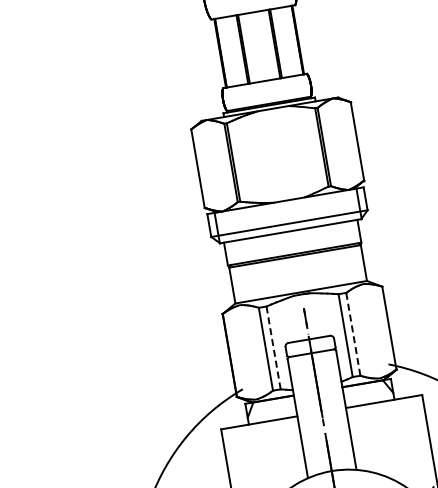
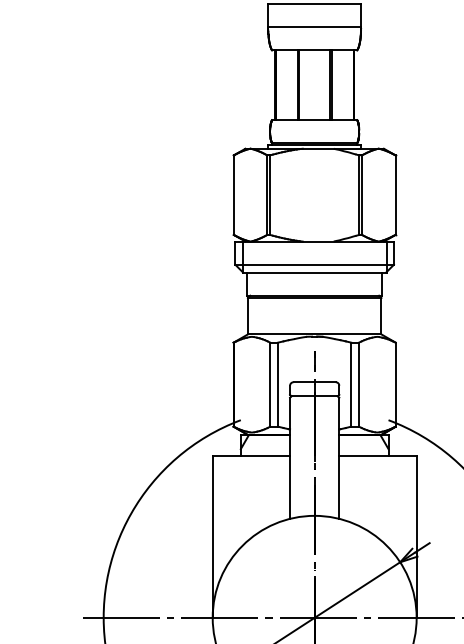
line: (352, 335) -> (358, 385), dashed -> solid
line: (274, 348) -> (278, 385), dashed -> solid

